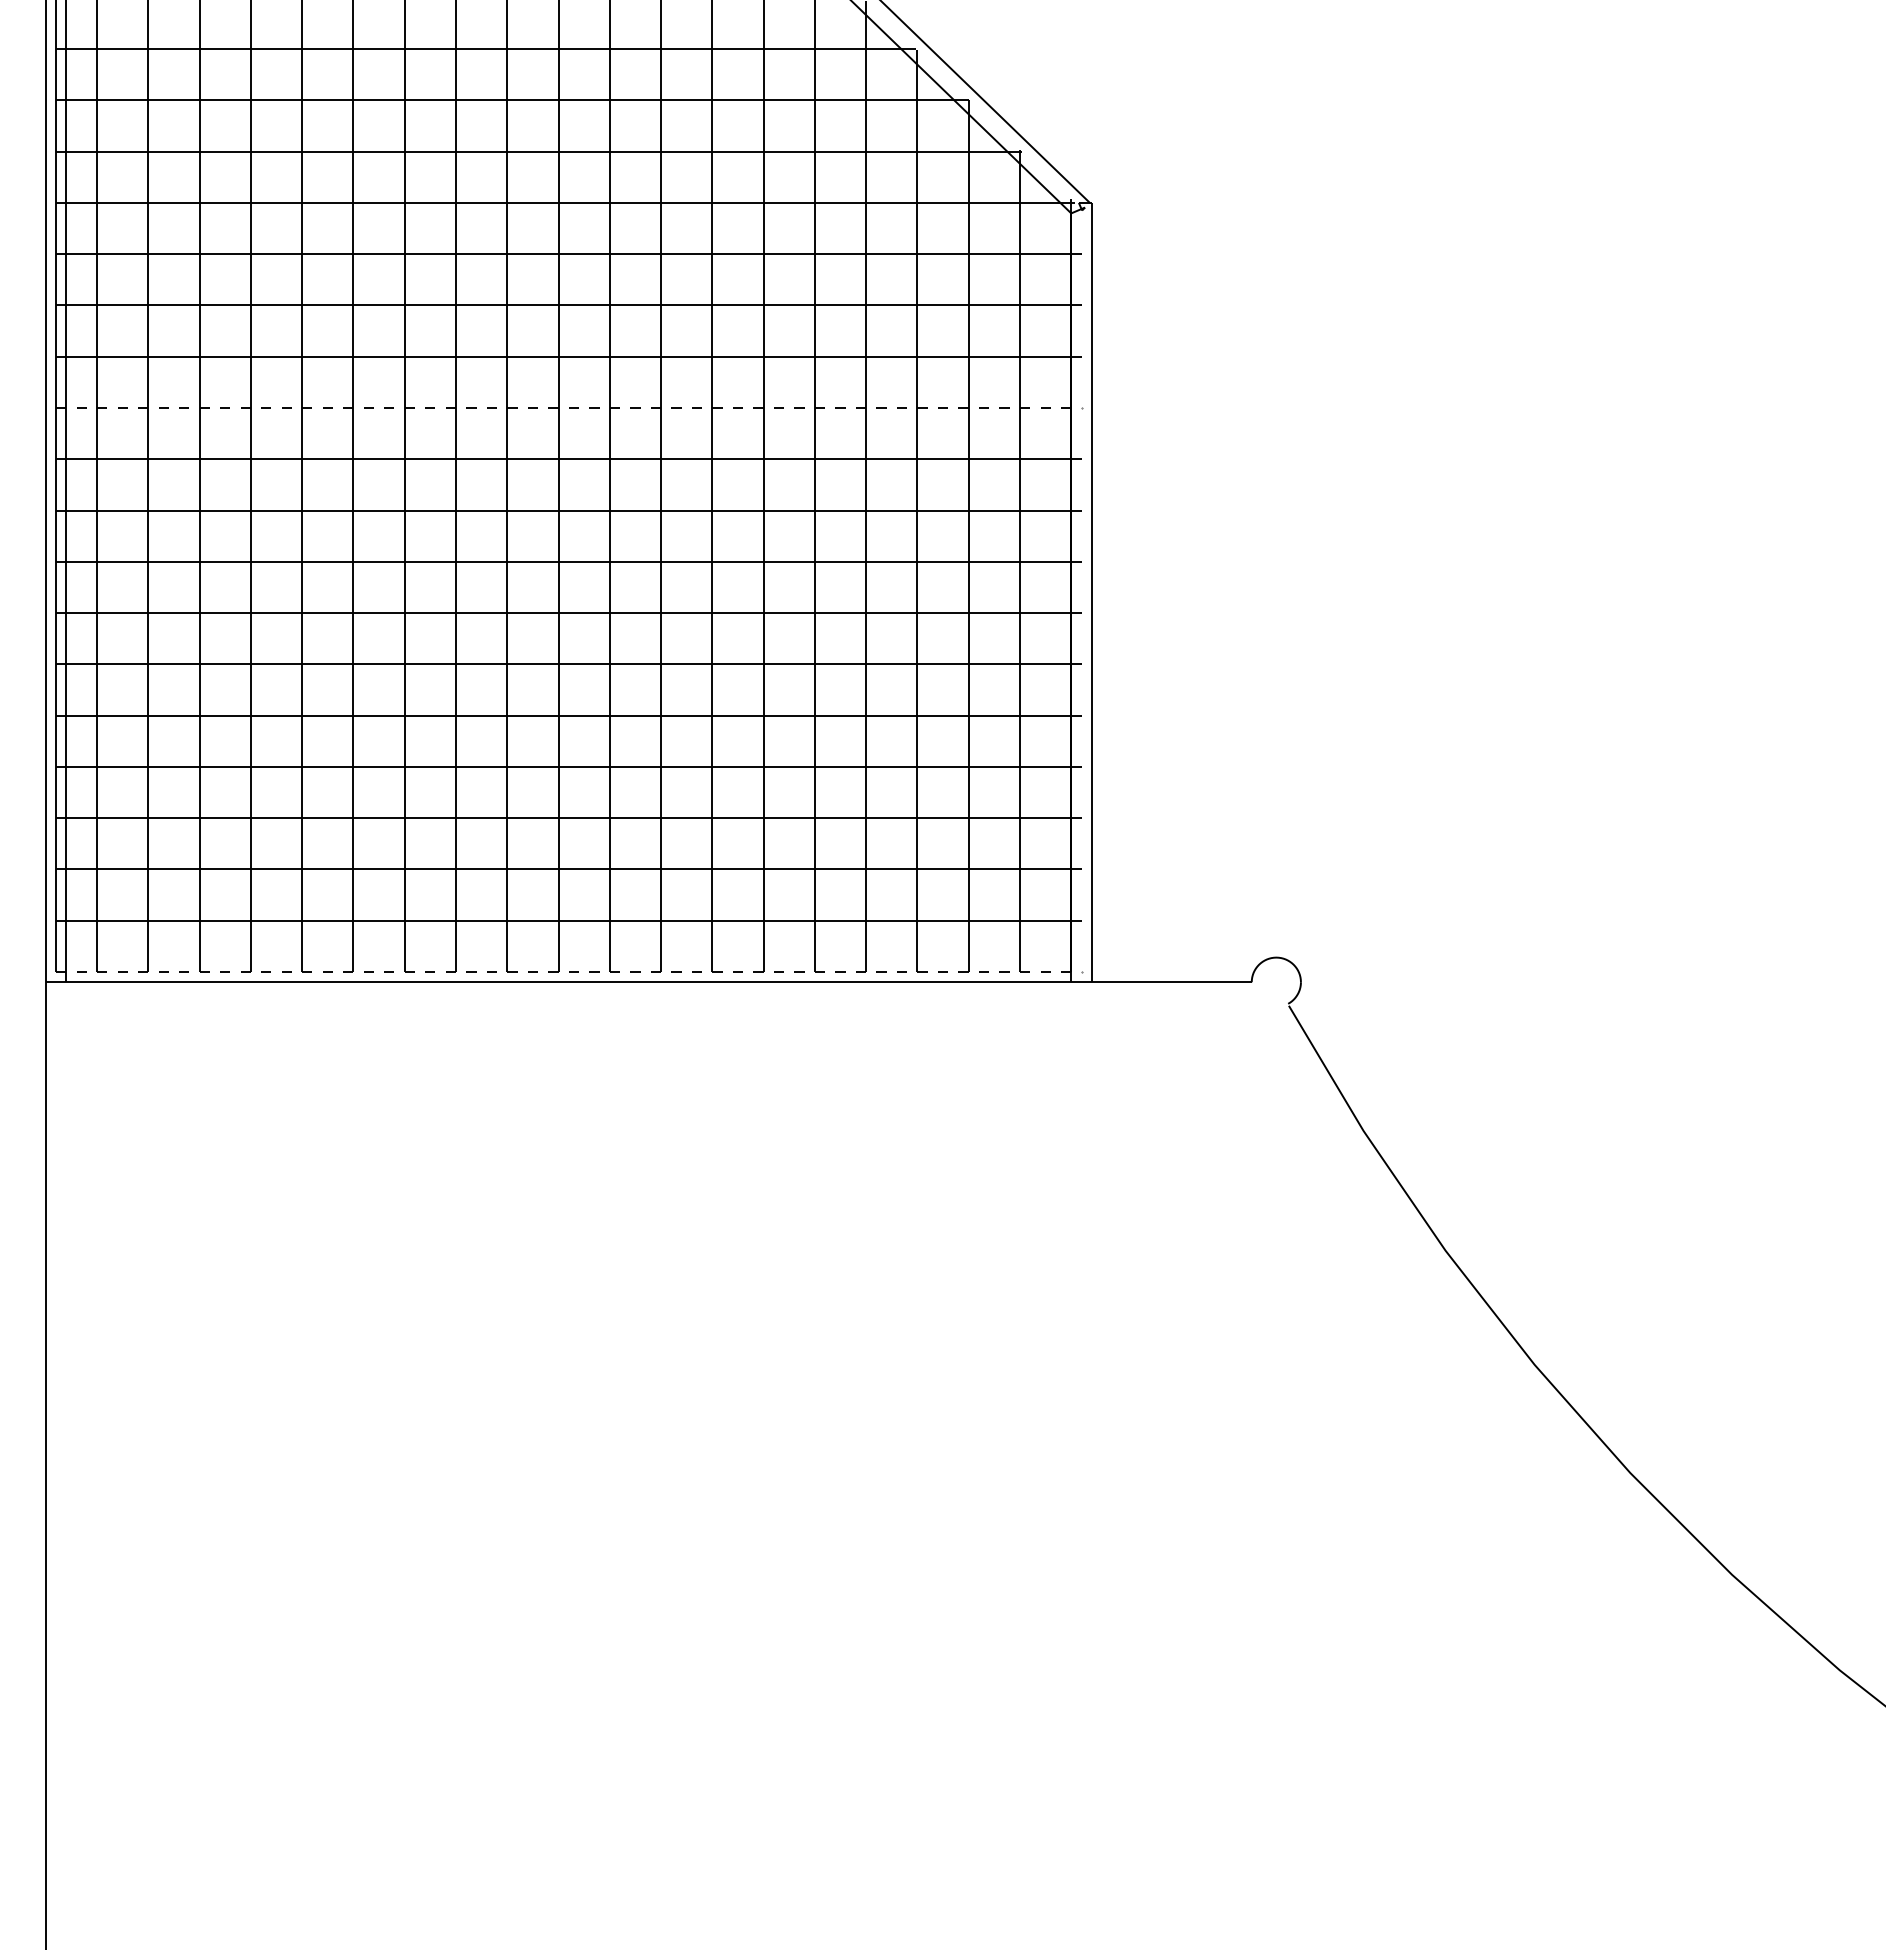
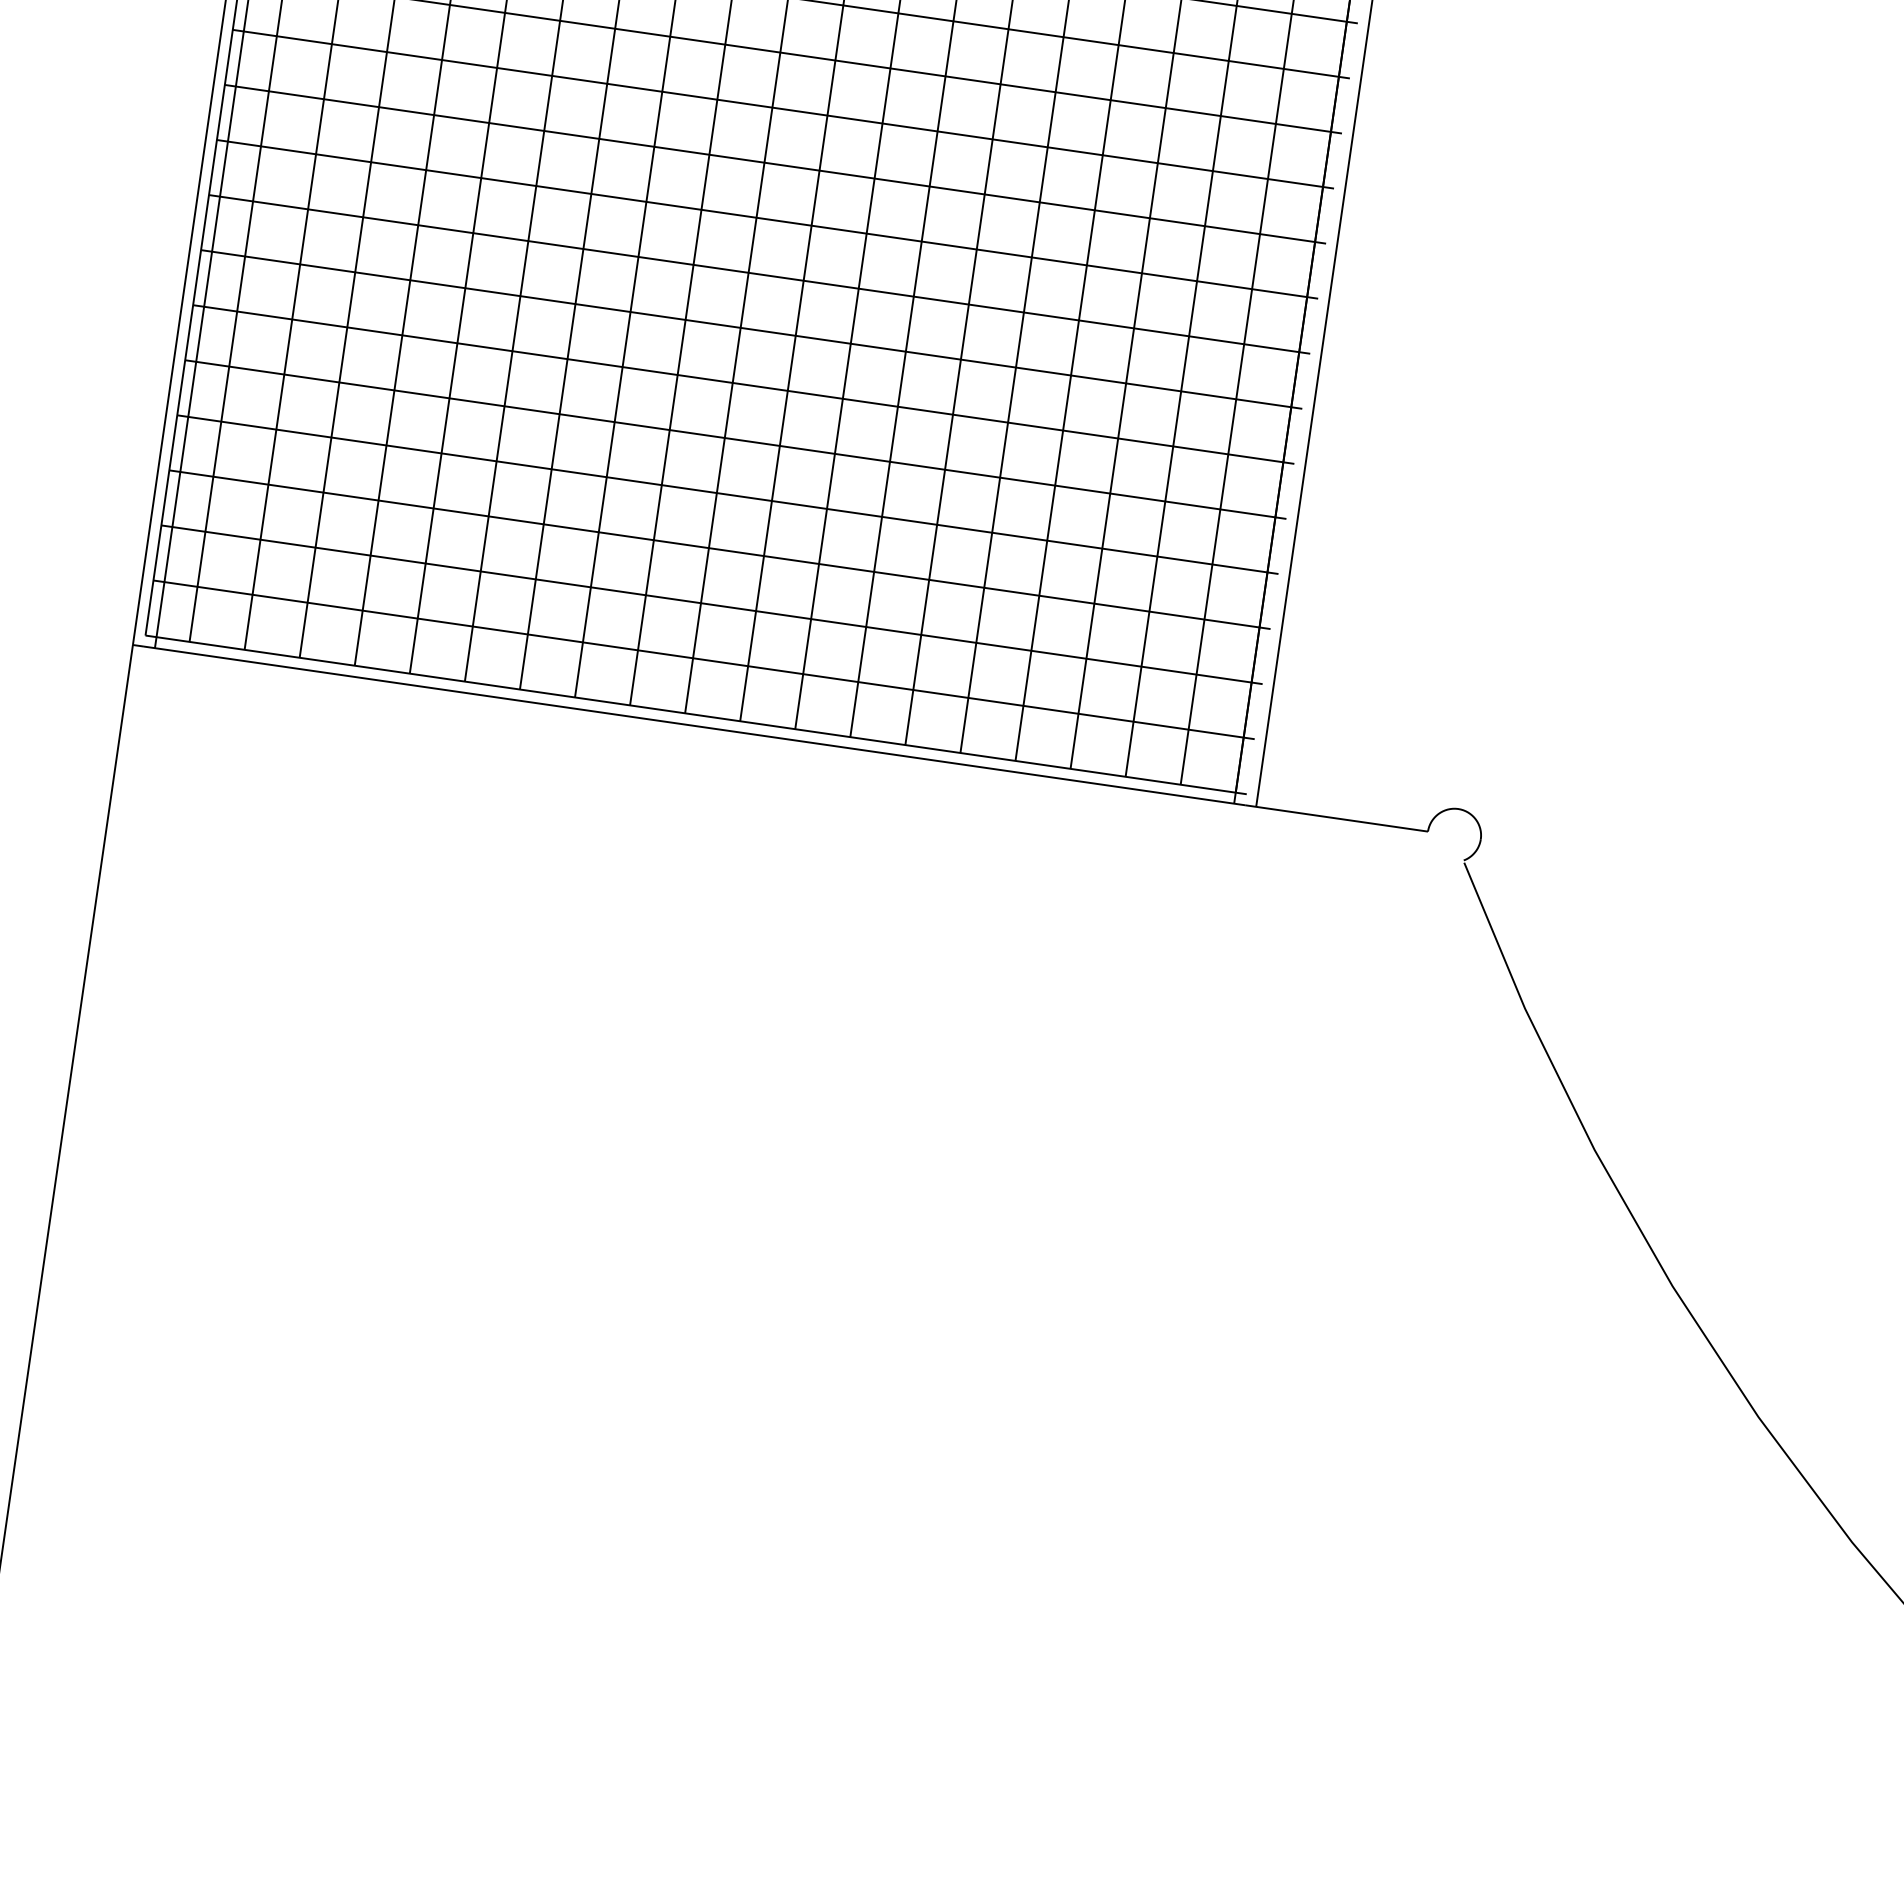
line: (568, 407) -> (783, 108), dashed -> solid
line: (568, 971) -> (695, 714), dashed -> solid

